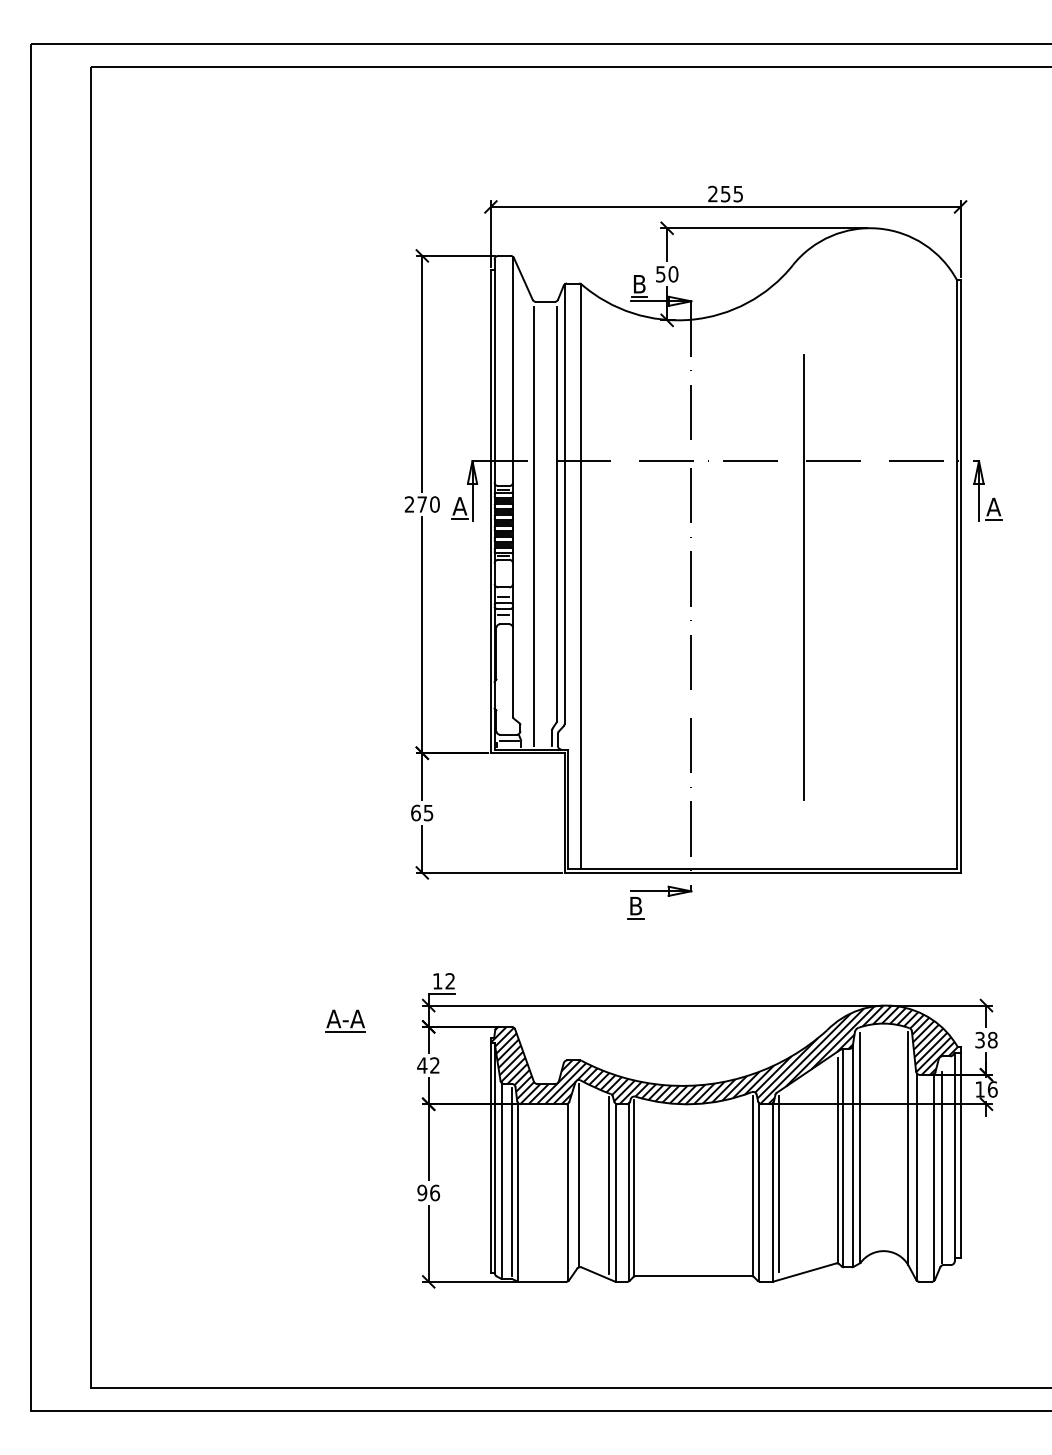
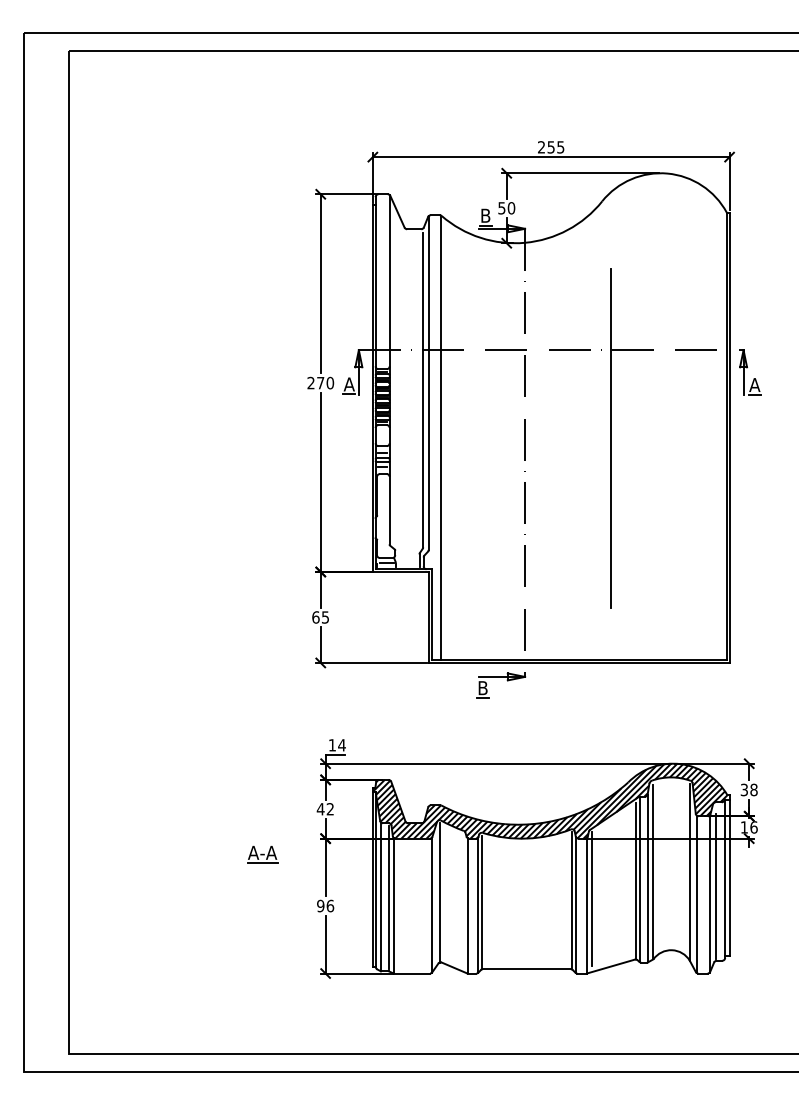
line: (533, 526) -> (405, 399), removed
text: (449, 981) -> (341, 745), 12 -> 14
part: (345, 1021) -> (262, 854), moved
line: (608, 1185) -> (462, 900), removed

